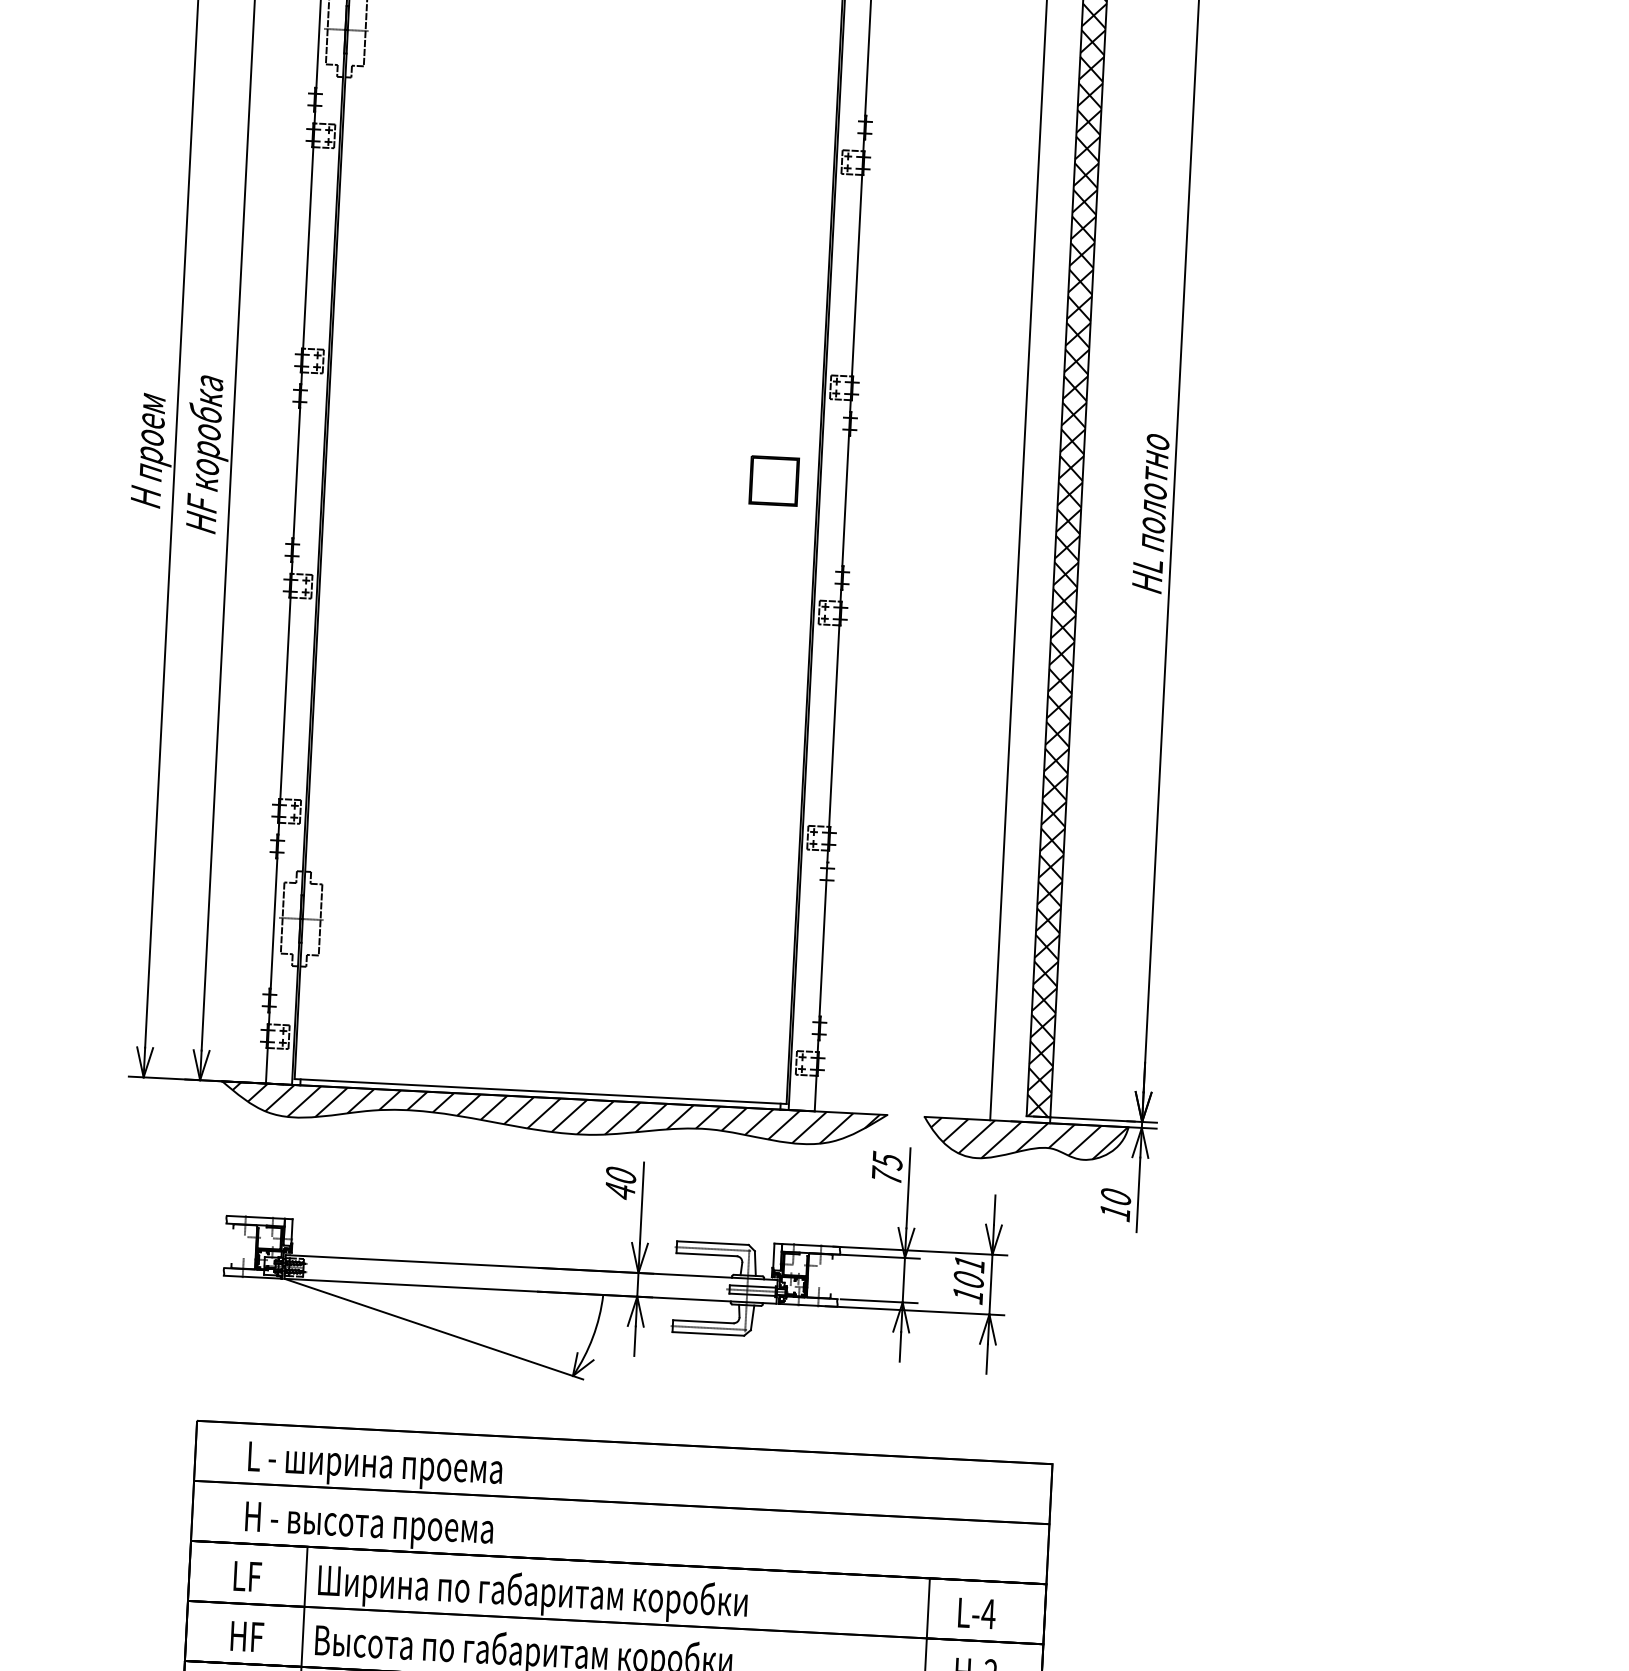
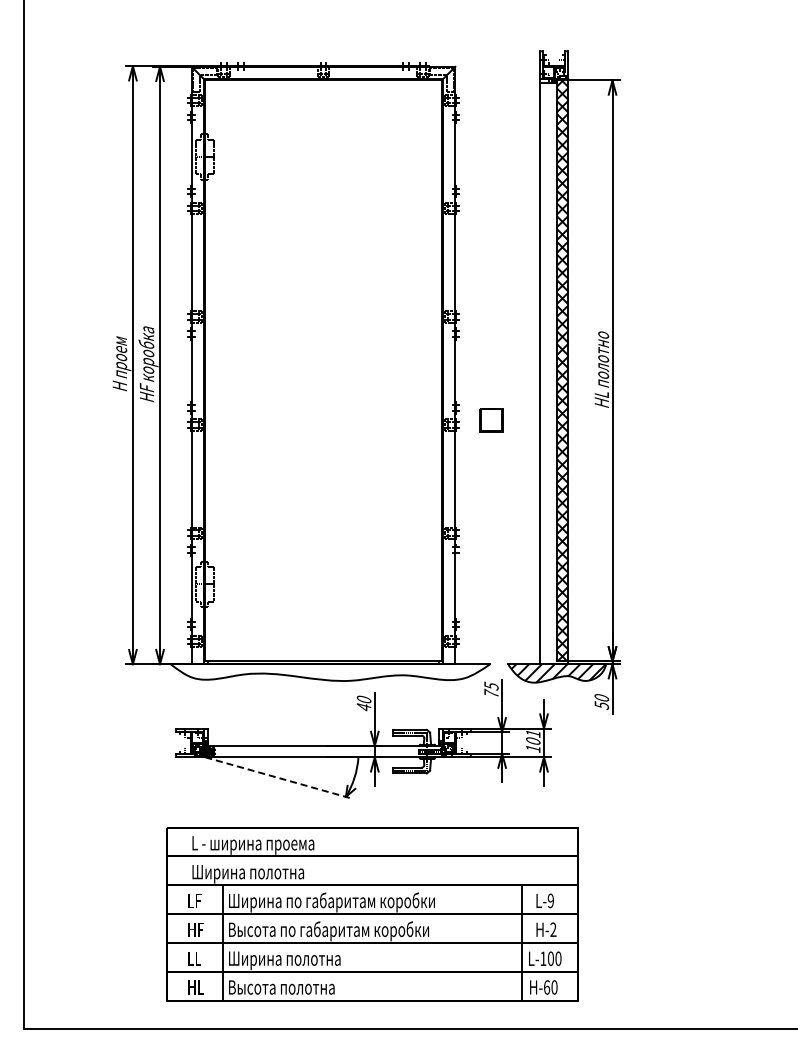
part: (773, 481) -> (491, 420), moved
hatch: (554, 1115) -> (330, 672), removed
text: (1114, 1212) -> (601, 705), 10 -> 50
line: (434, 1328) -> (278, 777), solid -> dashed
text: (370, 1527) -> (252, 874), H - высота проема -> Ширина полотна
text: (987, 1613) -> (550, 900), L-4 -> L-9

